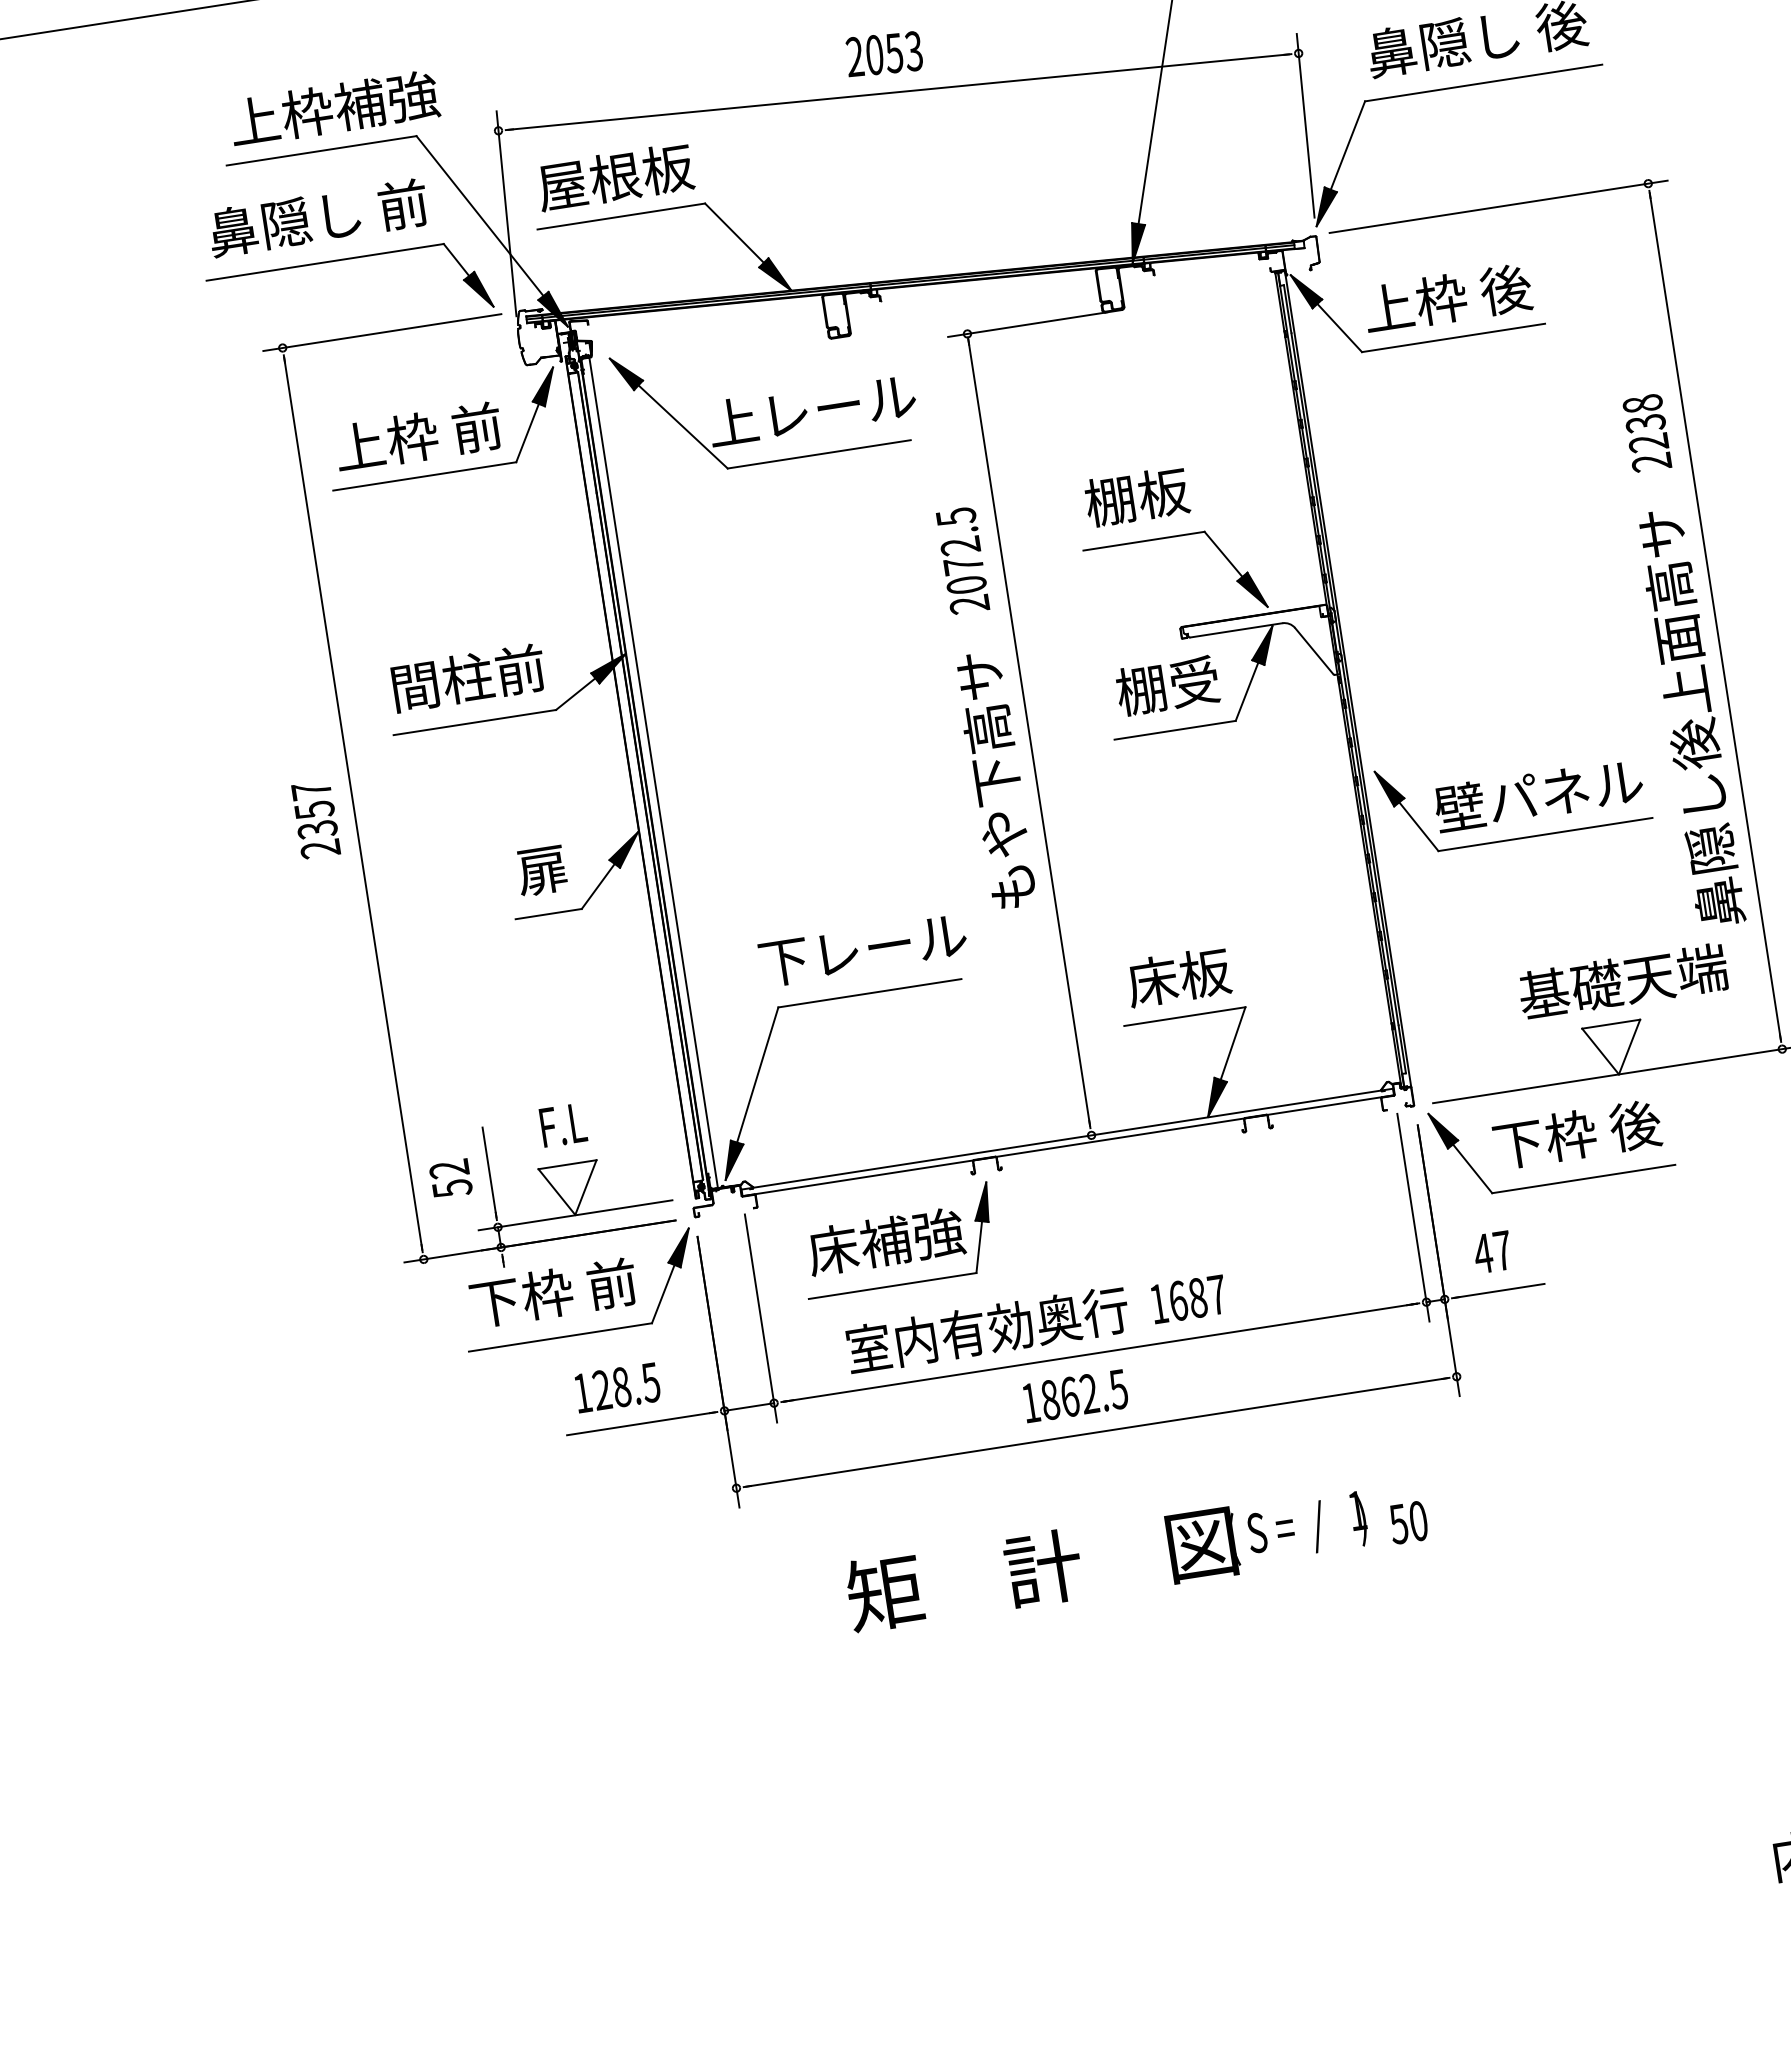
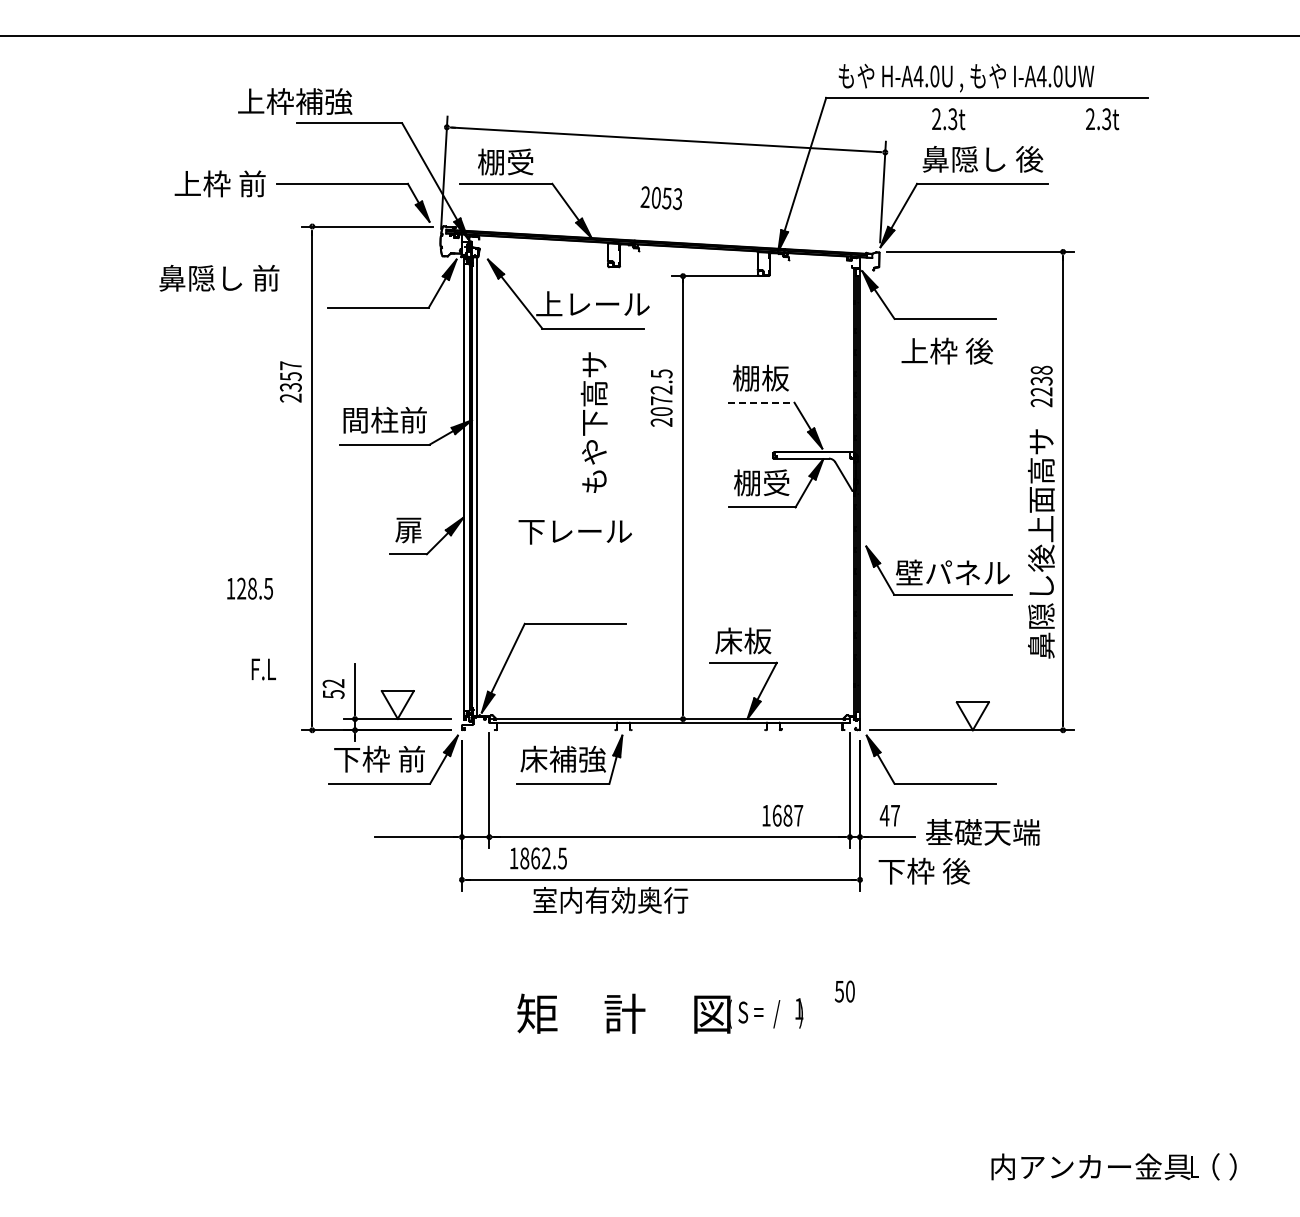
text: (882, 55) -> (660, 198), moved
text: (334, 108) -> (295, 101), moved
text: (614, 176) -> (505, 161), 屋根板 -> 棚受
text: (318, 216) -> (219, 277), moved
text: (1446, 297) -> (946, 350), moved
text: (417, 436) -> (219, 183), moved
line: (1144, 540) -> (761, 402), solid -> dashed
text: (994, 780) -> (593, 422), moved
text: (315, 819) -> (290, 381), moved
text: (861, 951) -> (574, 532), moved
text: (1624, 981) -> (983, 832), moved
text: (562, 1125) -> (263, 669), moved
text: (1577, 1133) -> (924, 870), moved
text: (1188, 1299) -> (782, 815), moved
text: (987, 1330) -> (610, 900), moved
text: (616, 1387) -> (249, 588), moved
text: (1075, 1396) -> (538, 858), moved
text: (1407, 1522) -> (844, 991), moved
text: (1107, 1557) -> (660, 1013), moved

